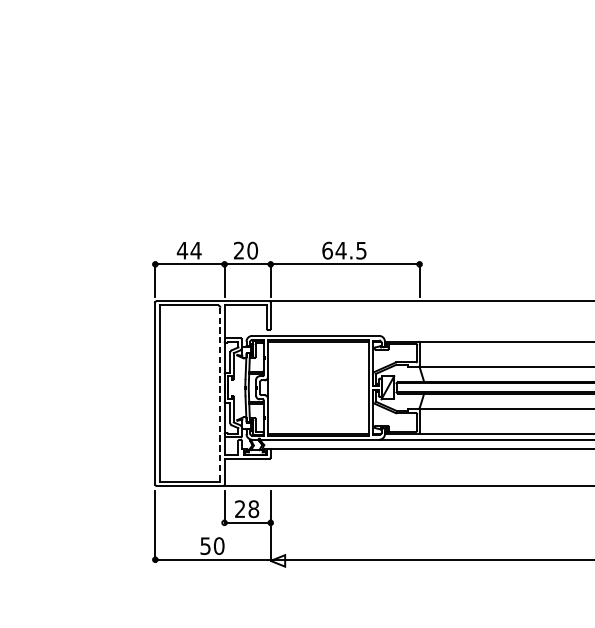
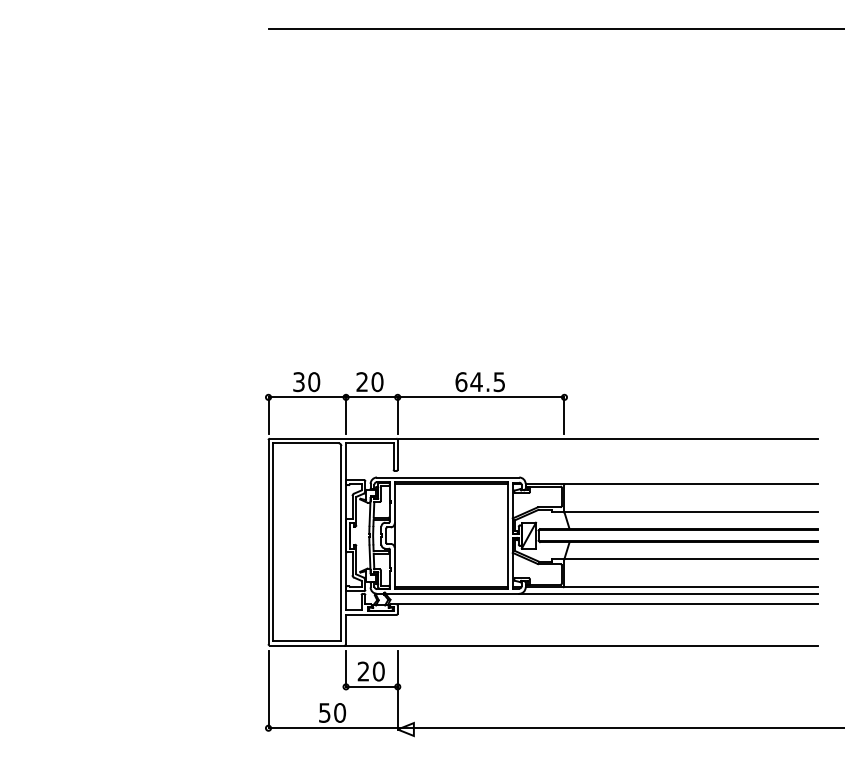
text: (189, 251) -> (306, 382), 44 -> 30
line: (220, 394) -> (341, 543), dashed -> solid
text: (253, 509) -> (378, 671), 28 -> 20

